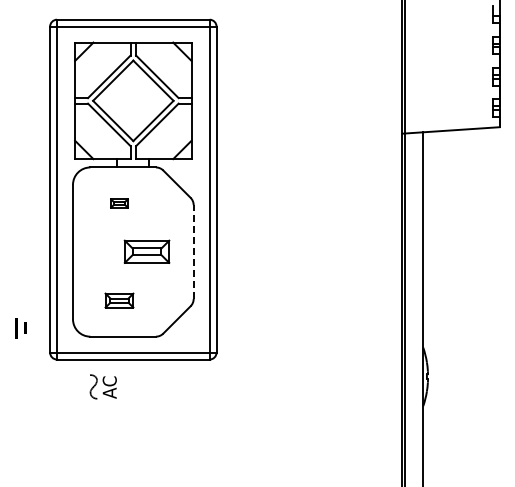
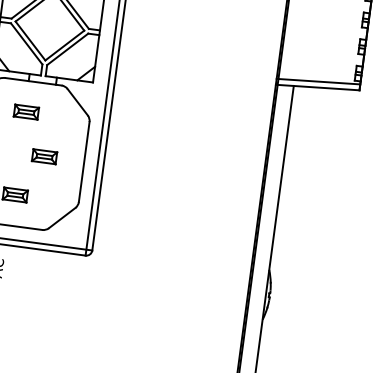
line: (450, 123) -> (318, 81), added
part: (119, 203) -> (26, 112), size x1.67
part: (147, 252) -> (44, 157), size x0.62
line: (193, 252) -> (84, 162), dashed -> solid

